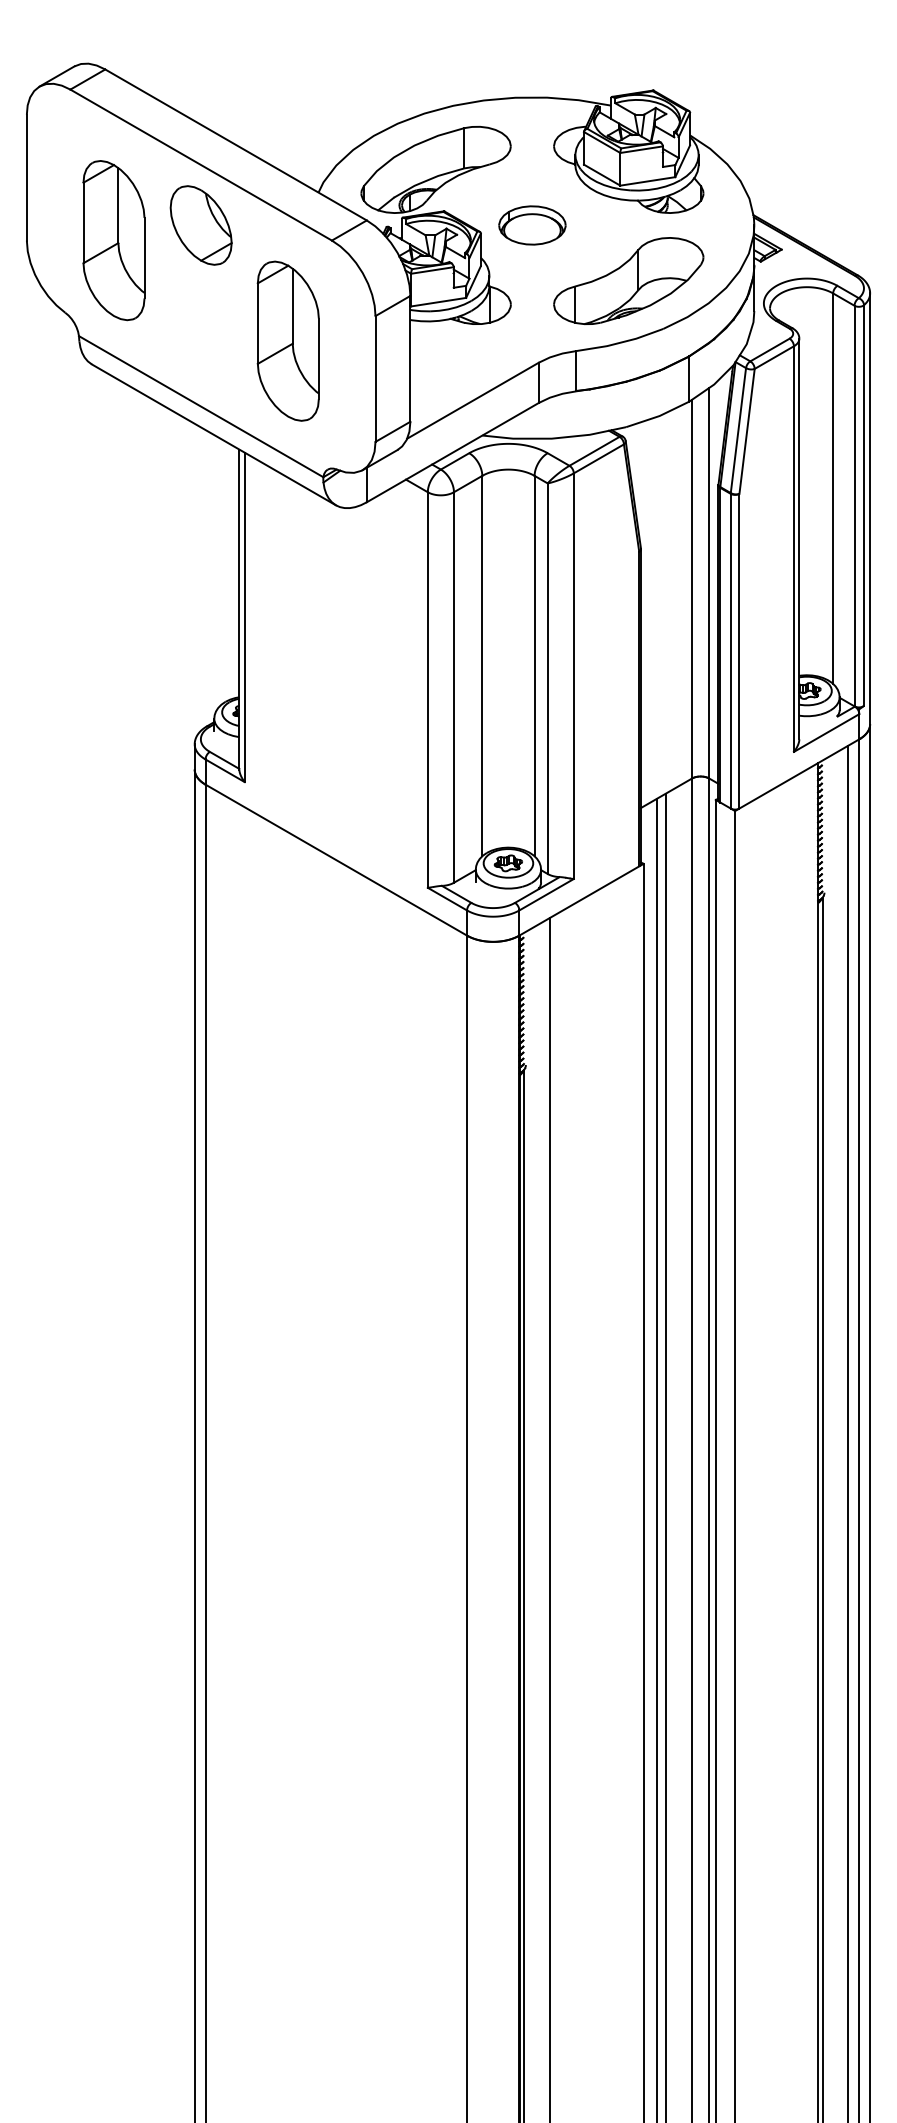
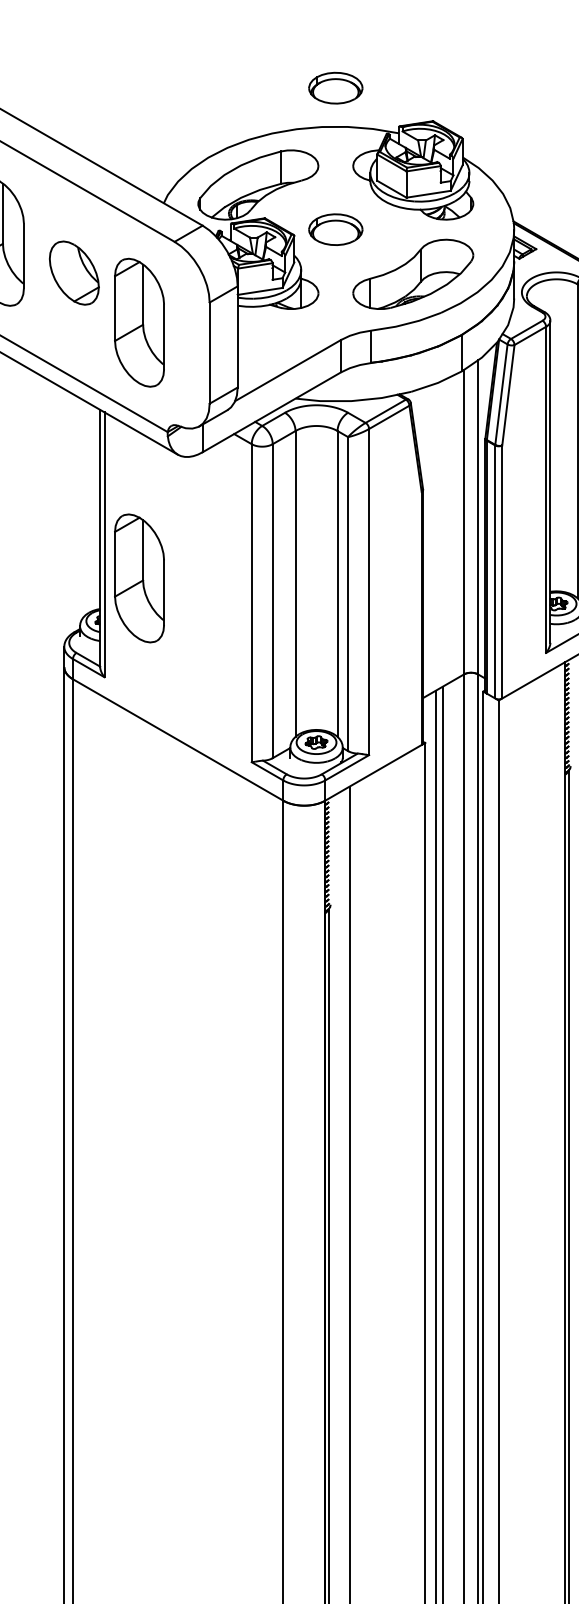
part: (532, 49) -> (335, 88), added
part: (200, 225) -> (73, 273), moved
part: (287, 658) -> (138, 577), added

